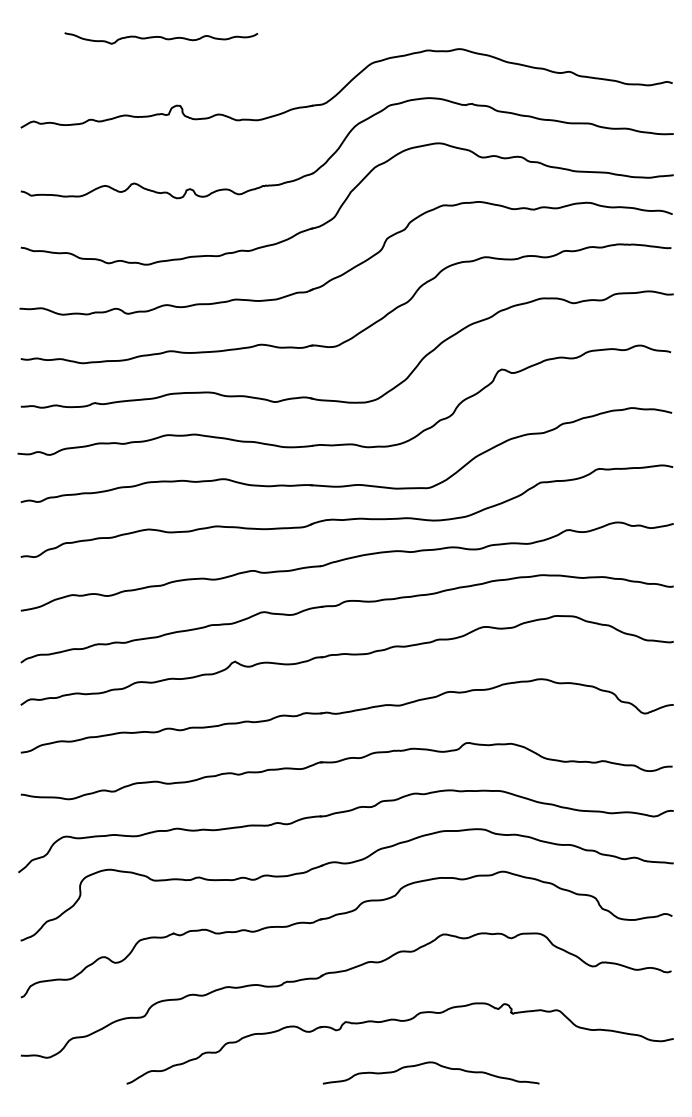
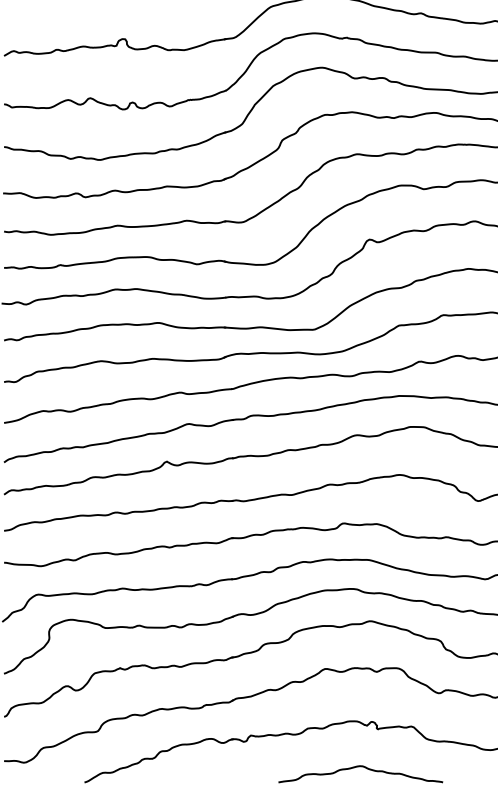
curve: (430, 1063) -> (360, 767), moved

